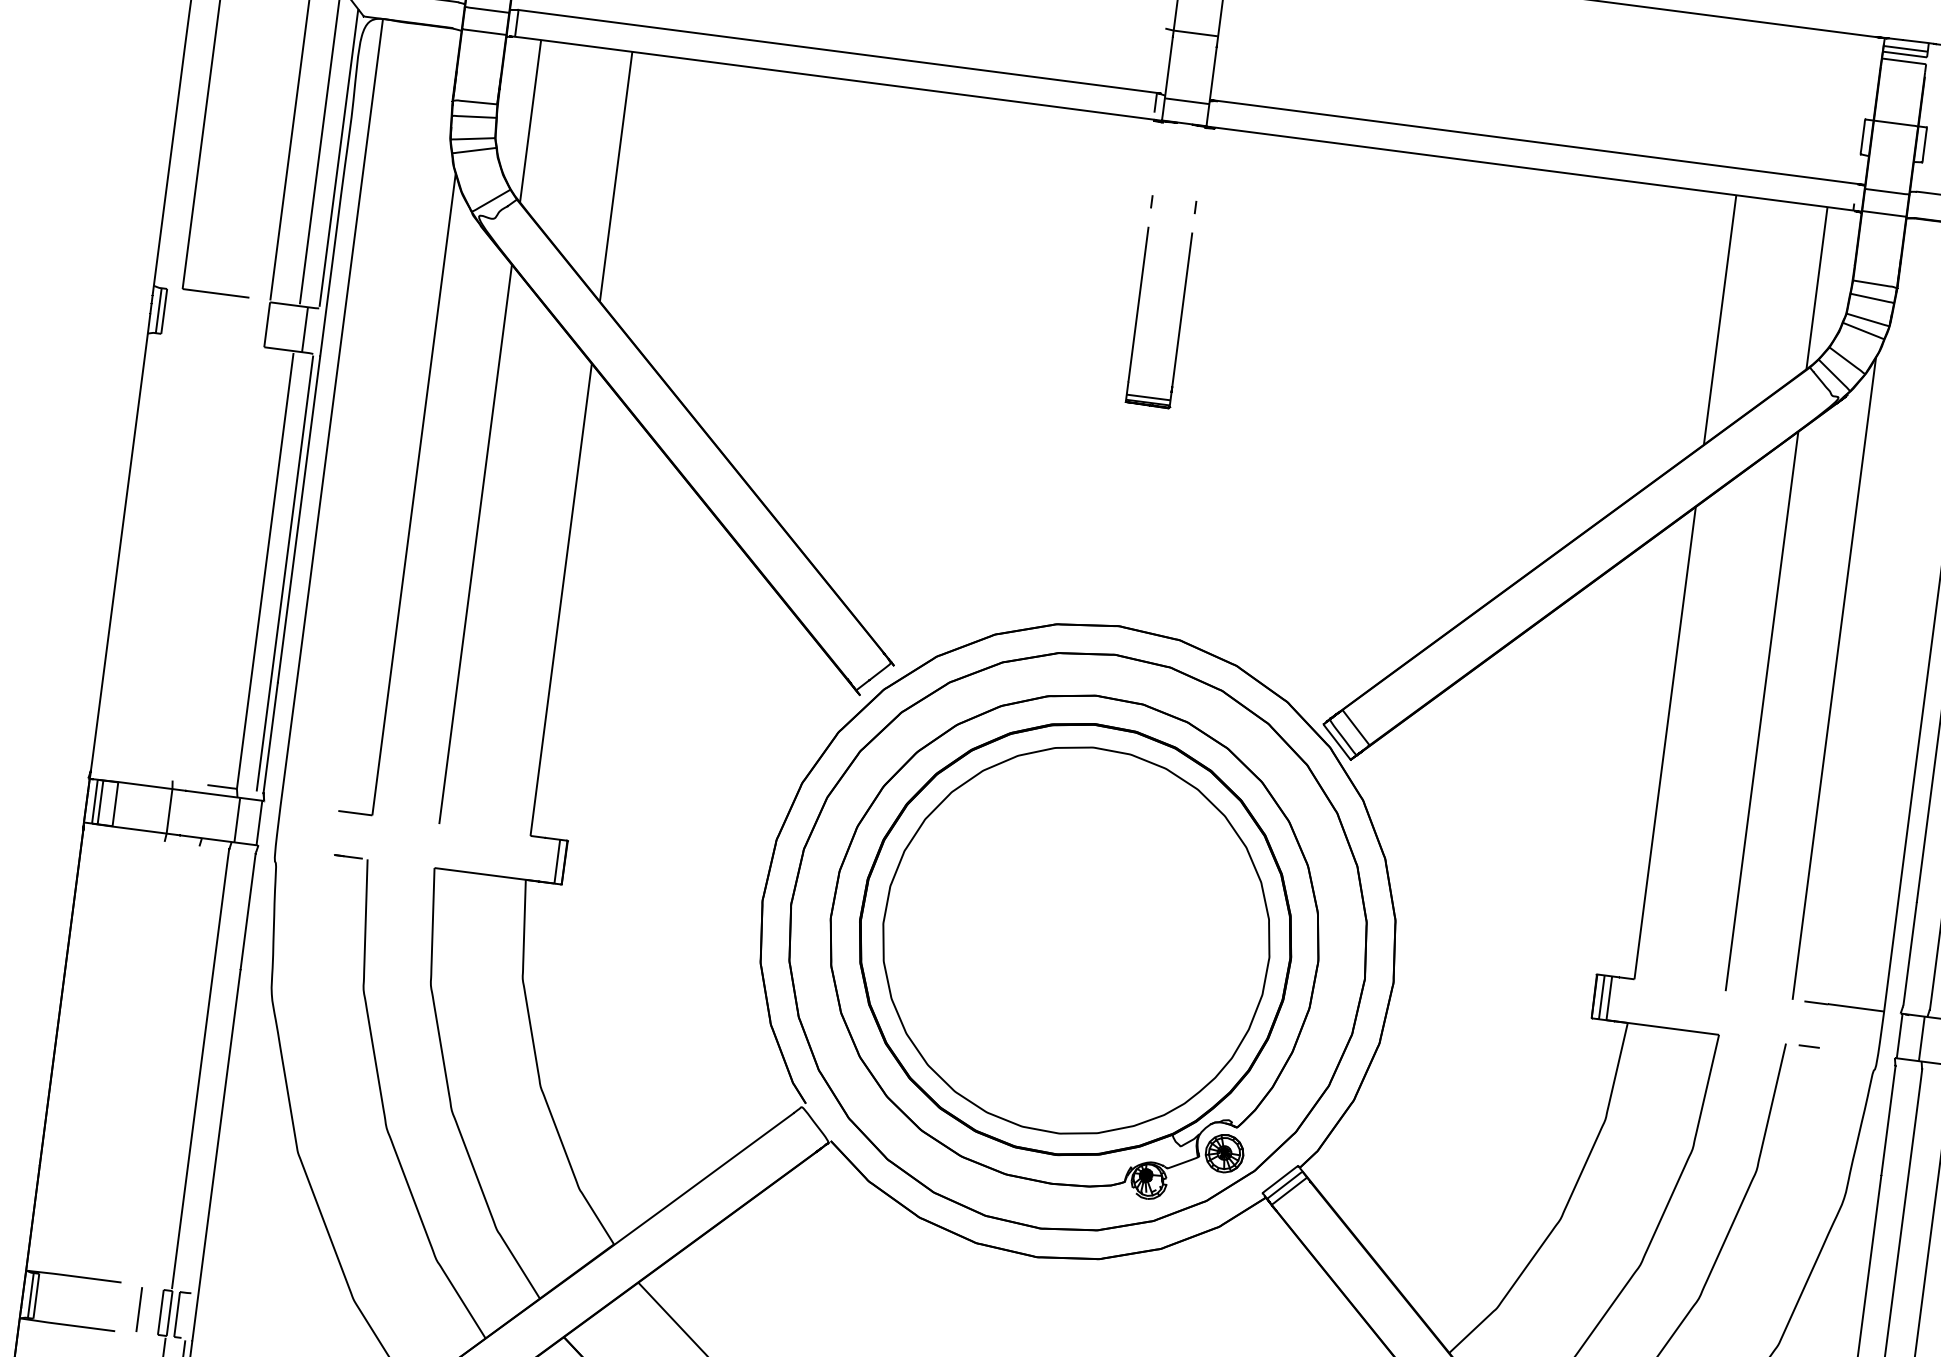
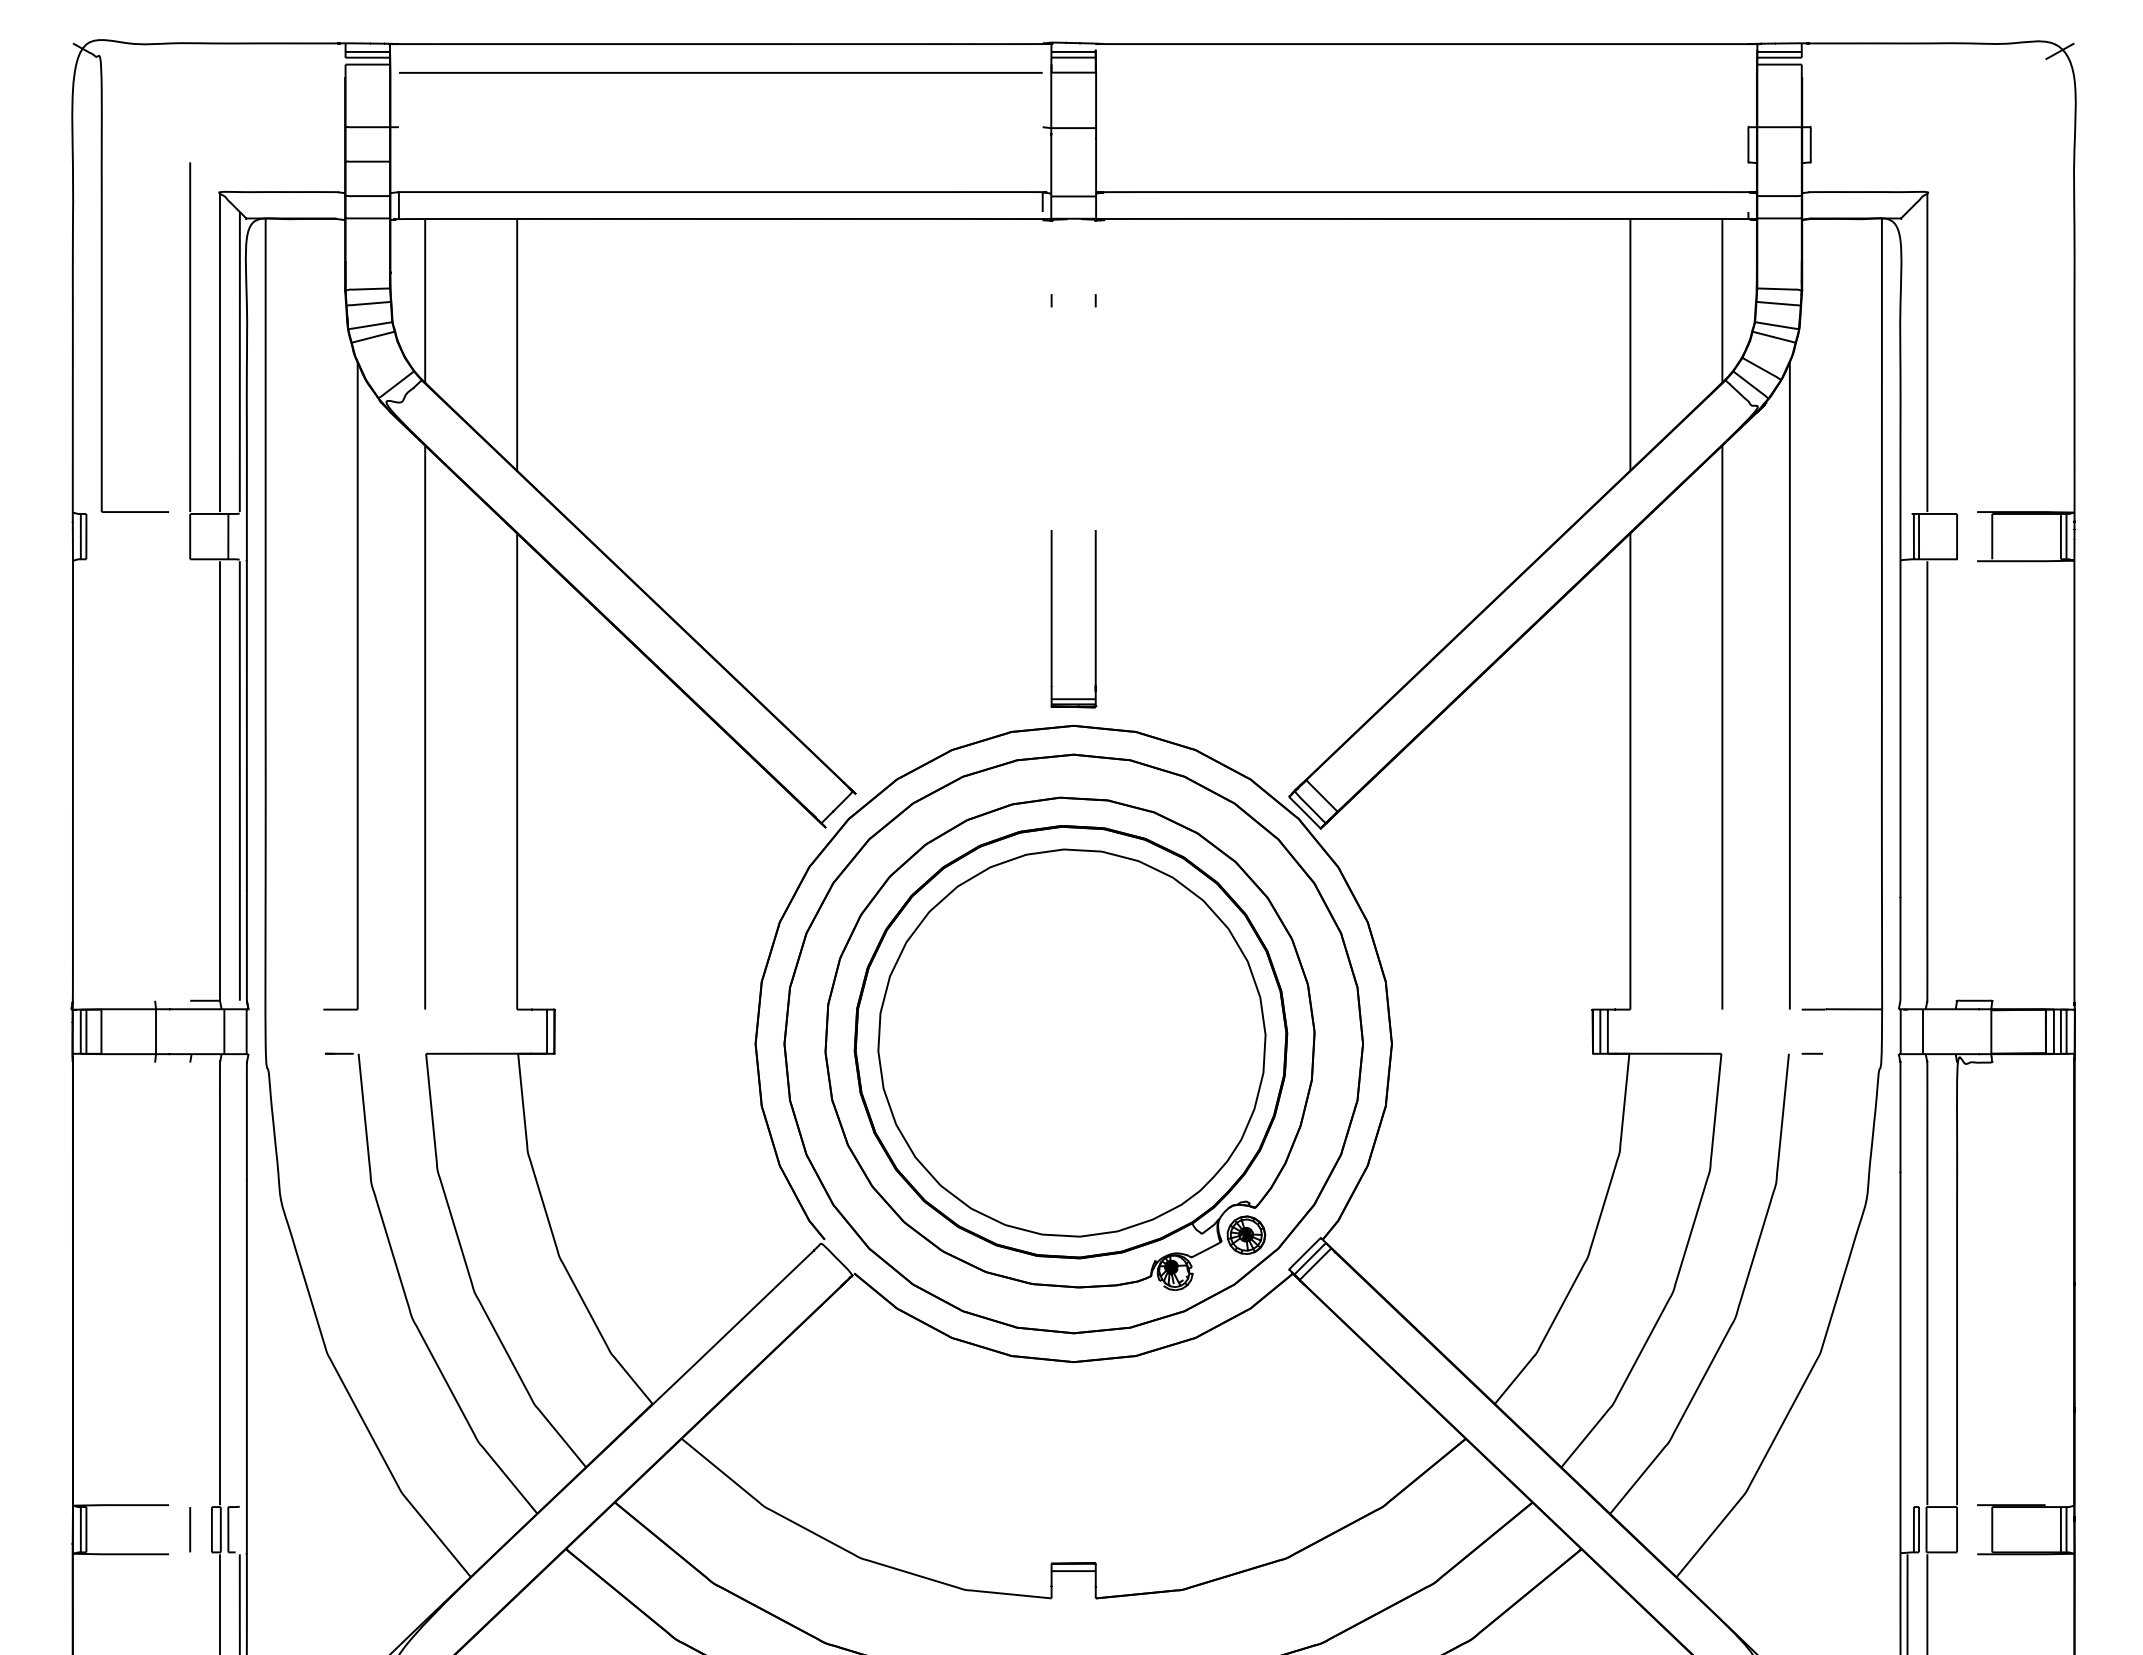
part: (1137, 315) -> (1052, 619), moved

